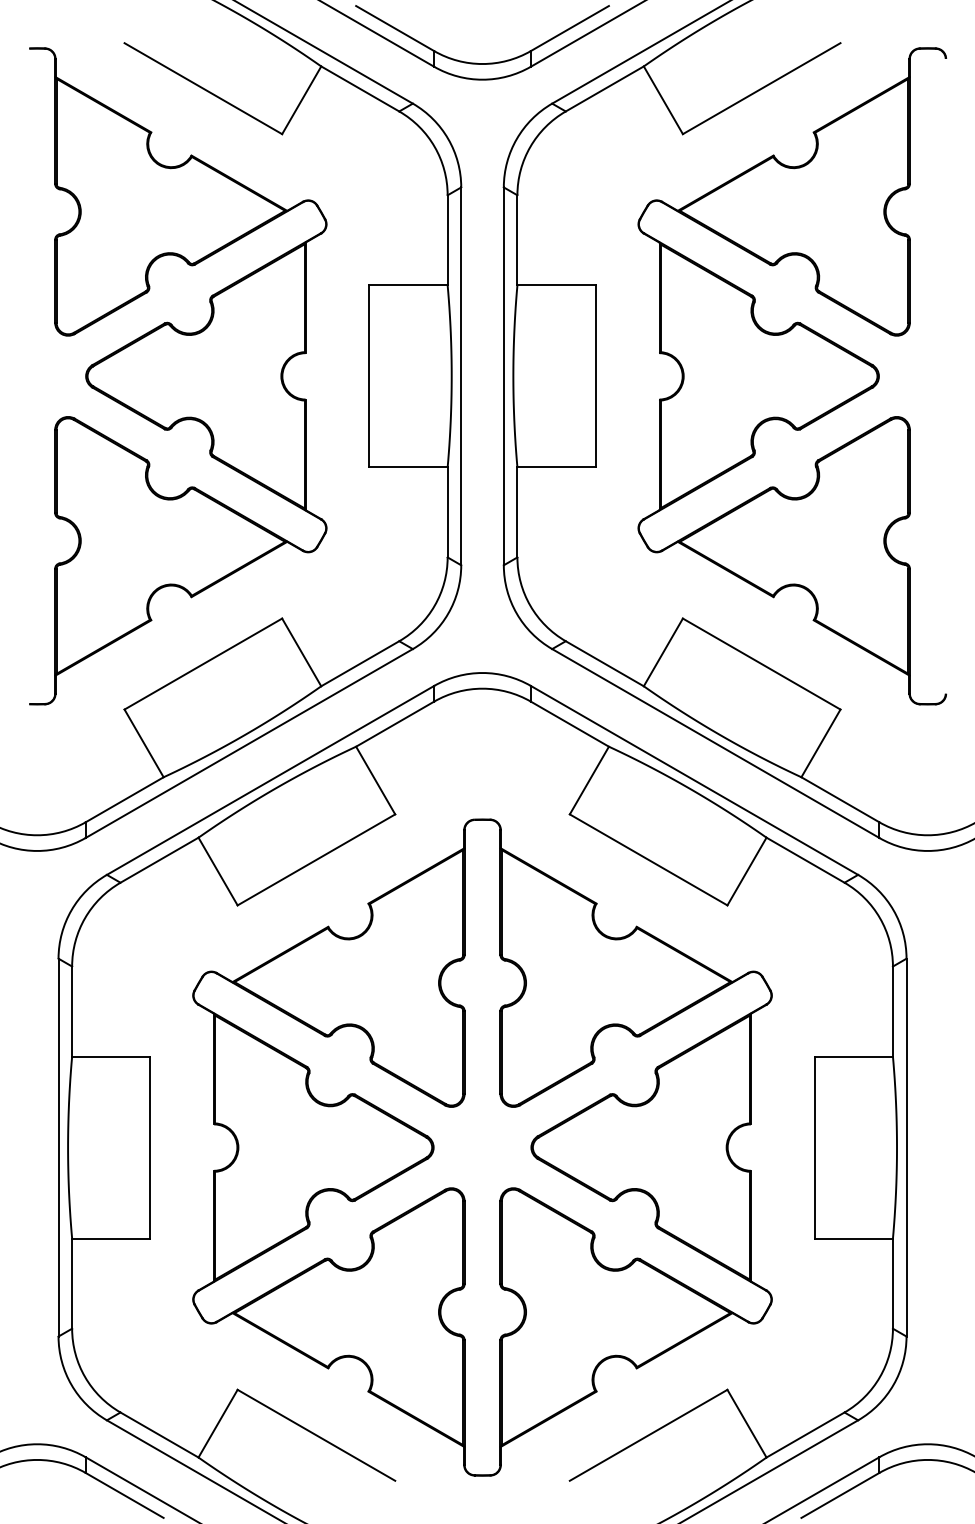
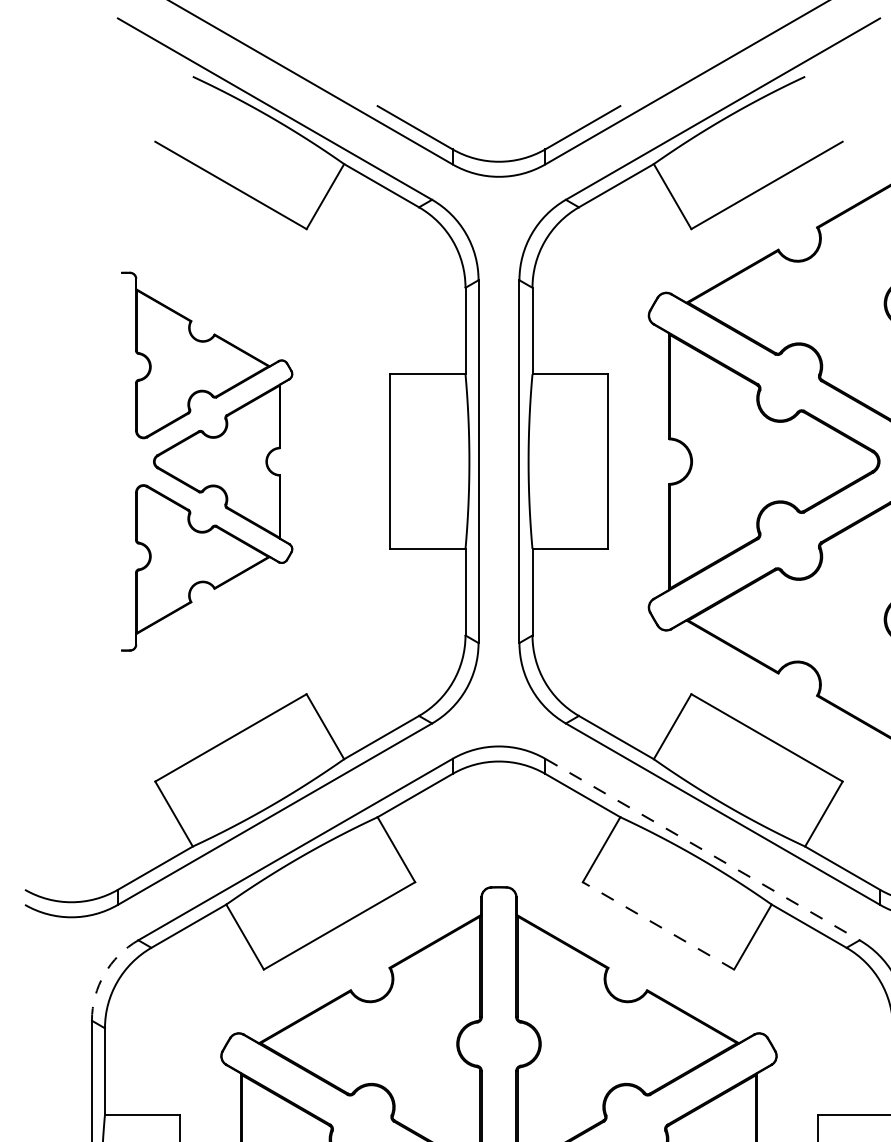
part: (178, 376) -> (207, 461), size x0.6
line: (694, 780) -> (702, 849), solid -> dashed
line: (648, 859) -> (658, 925), solid -> dashed
arc: (71, 910) -> (104, 974), solid -> dashed

